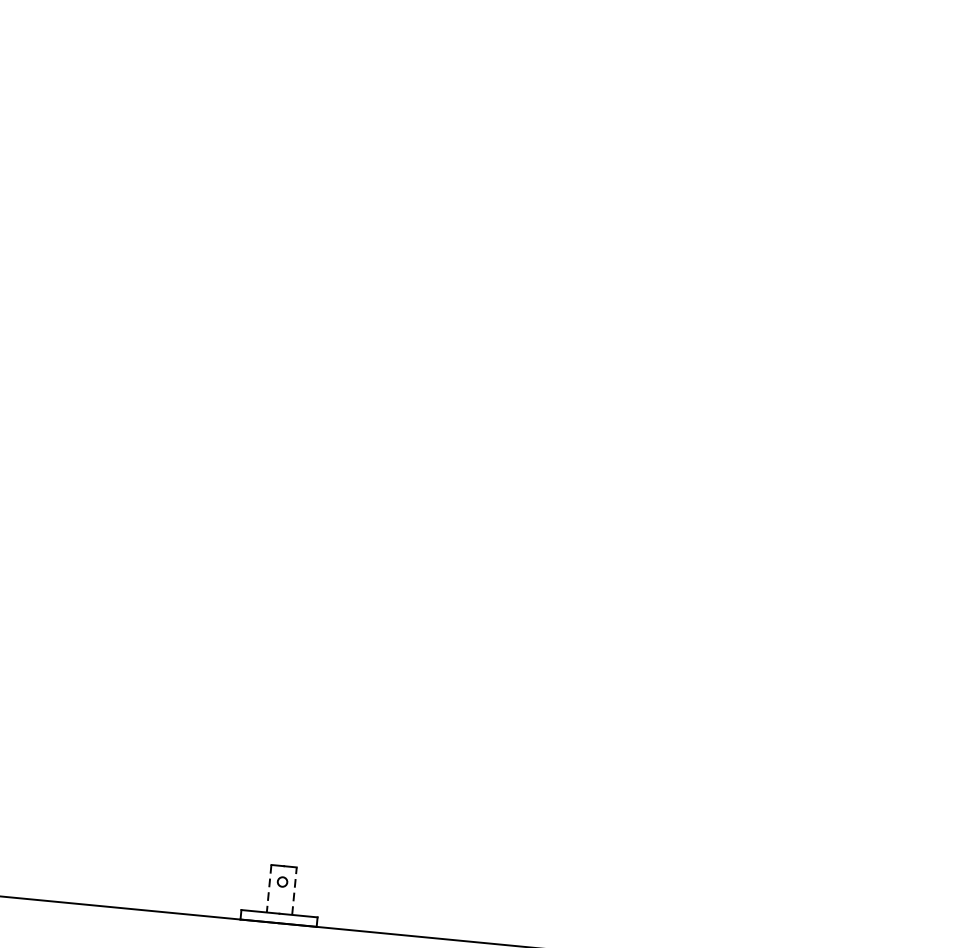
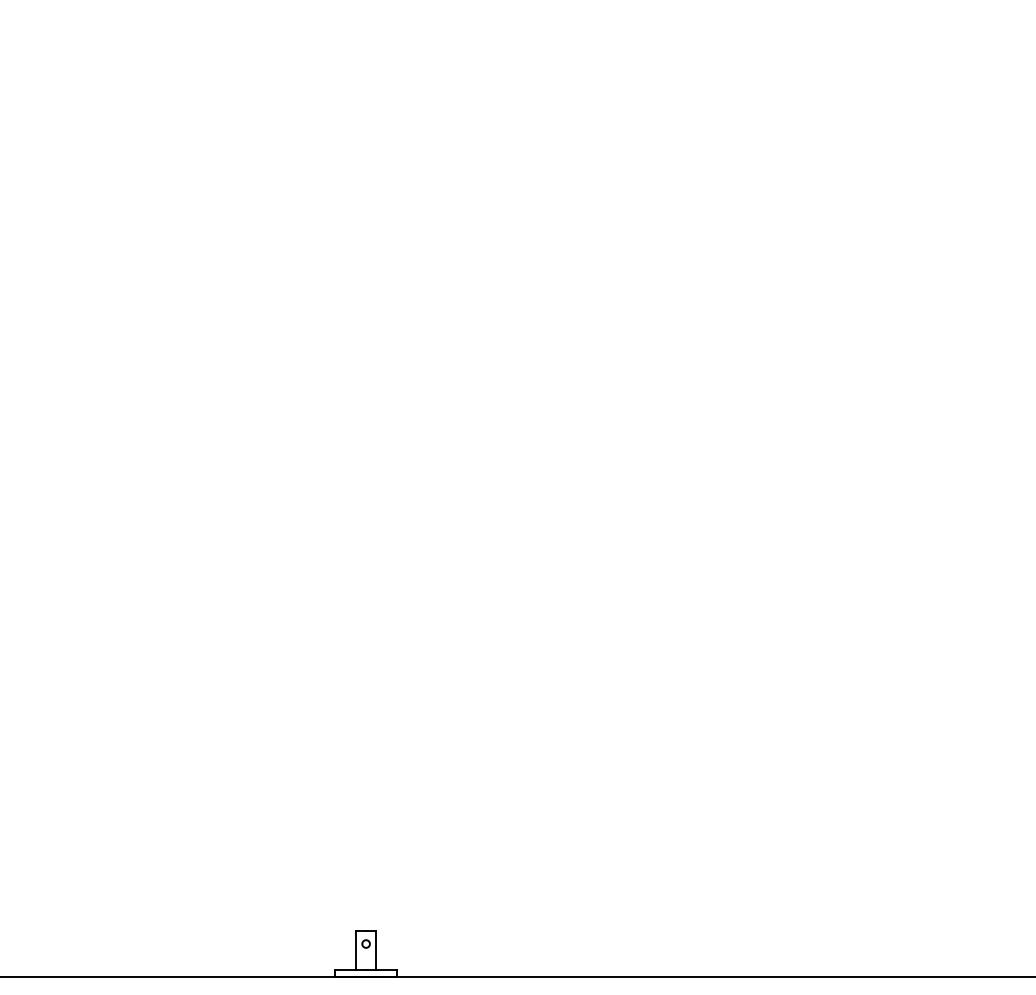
line: (268, 888) -> (355, 950), dashed -> solid
line: (294, 890) -> (376, 949), dashed -> solid

